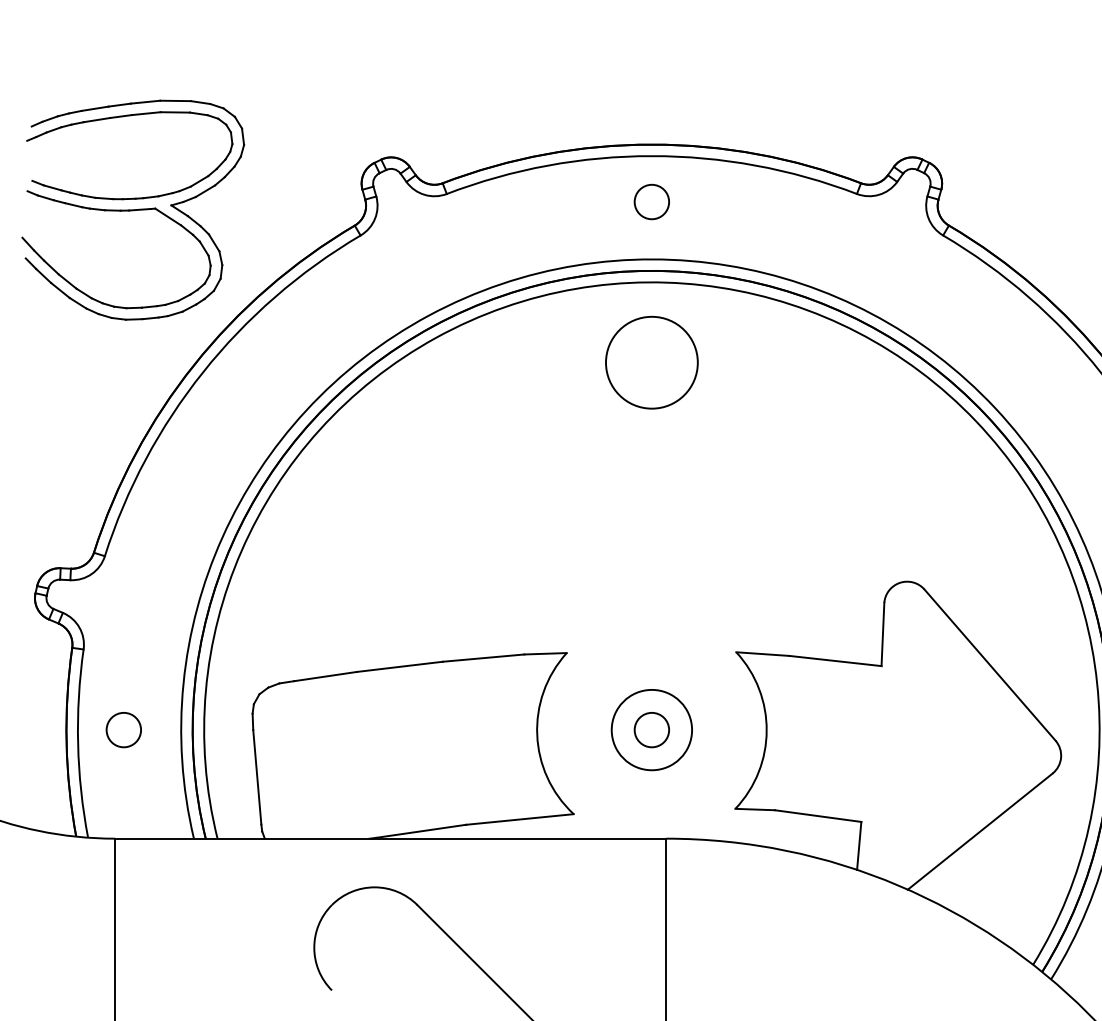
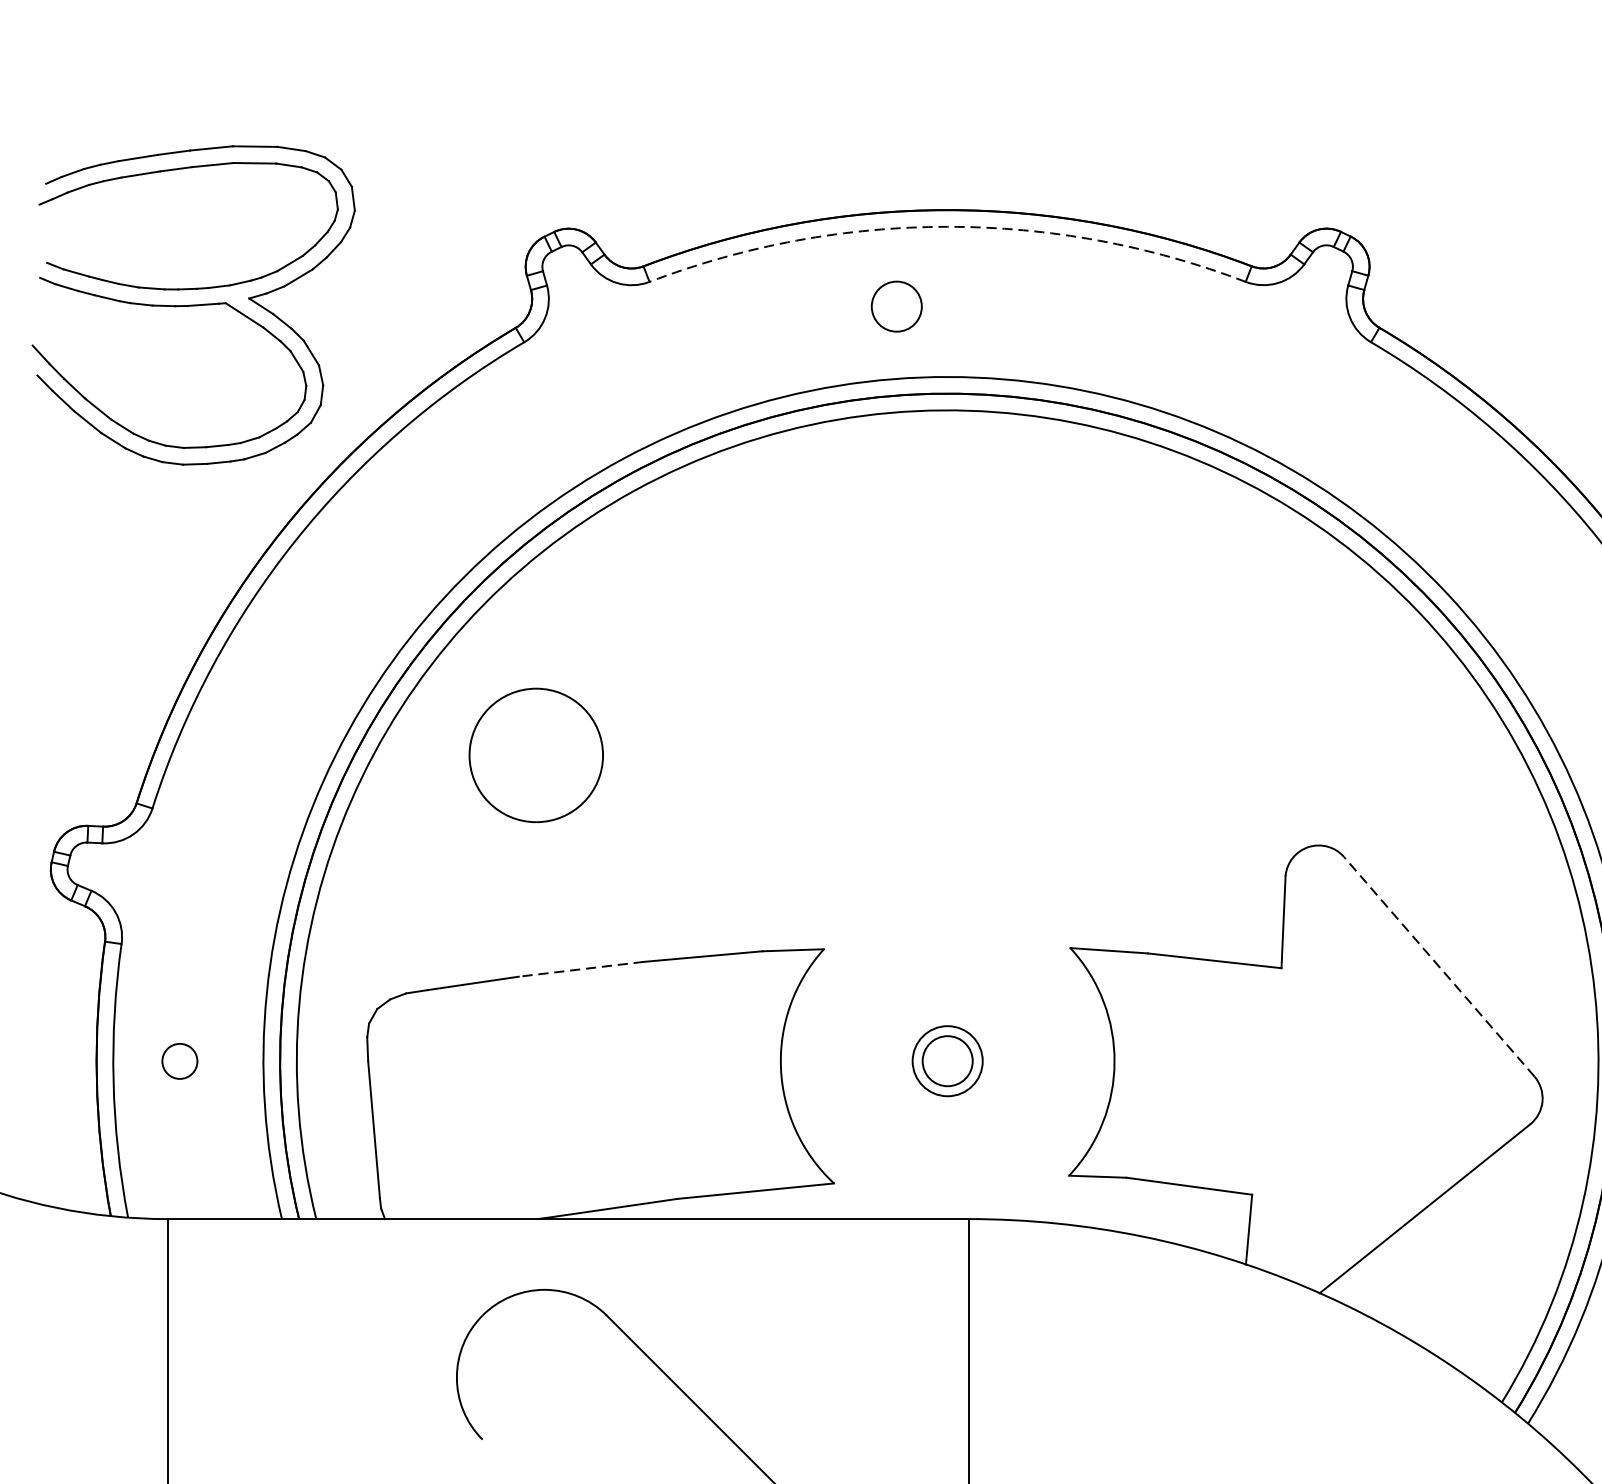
arc: (651, 156) -> (947, 227), solid -> dashed
circle: (651, 201) -> (896, 305), moved
circle: (651, 362) -> (535, 755), moved
line: (990, 665) -> (1439, 967), solid -> dashed
line: (399, 666) -> (580, 968), solid -> dashed
circle: (651, 729) -> (947, 1060), size x0.6
circle: (123, 730) -> (179, 1061), size x0.7

